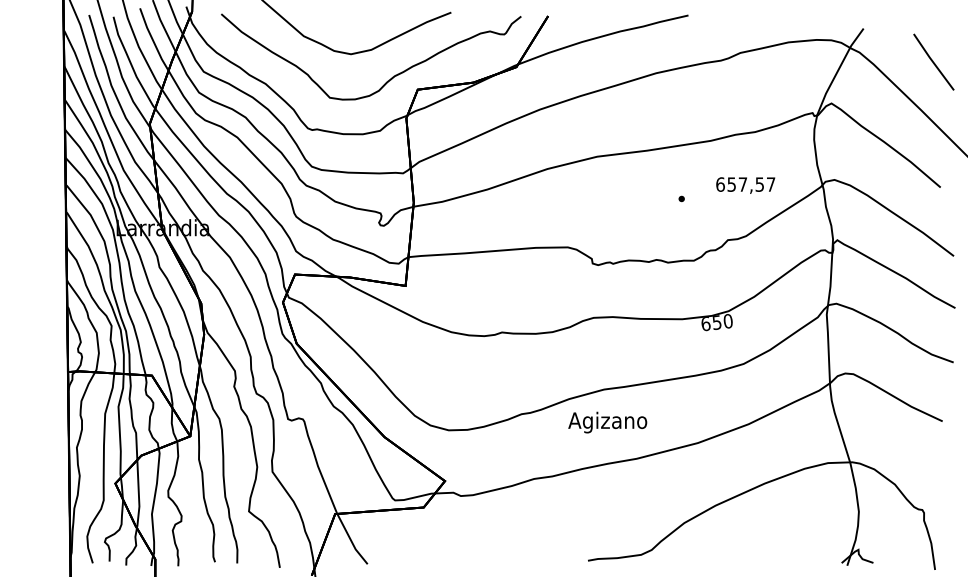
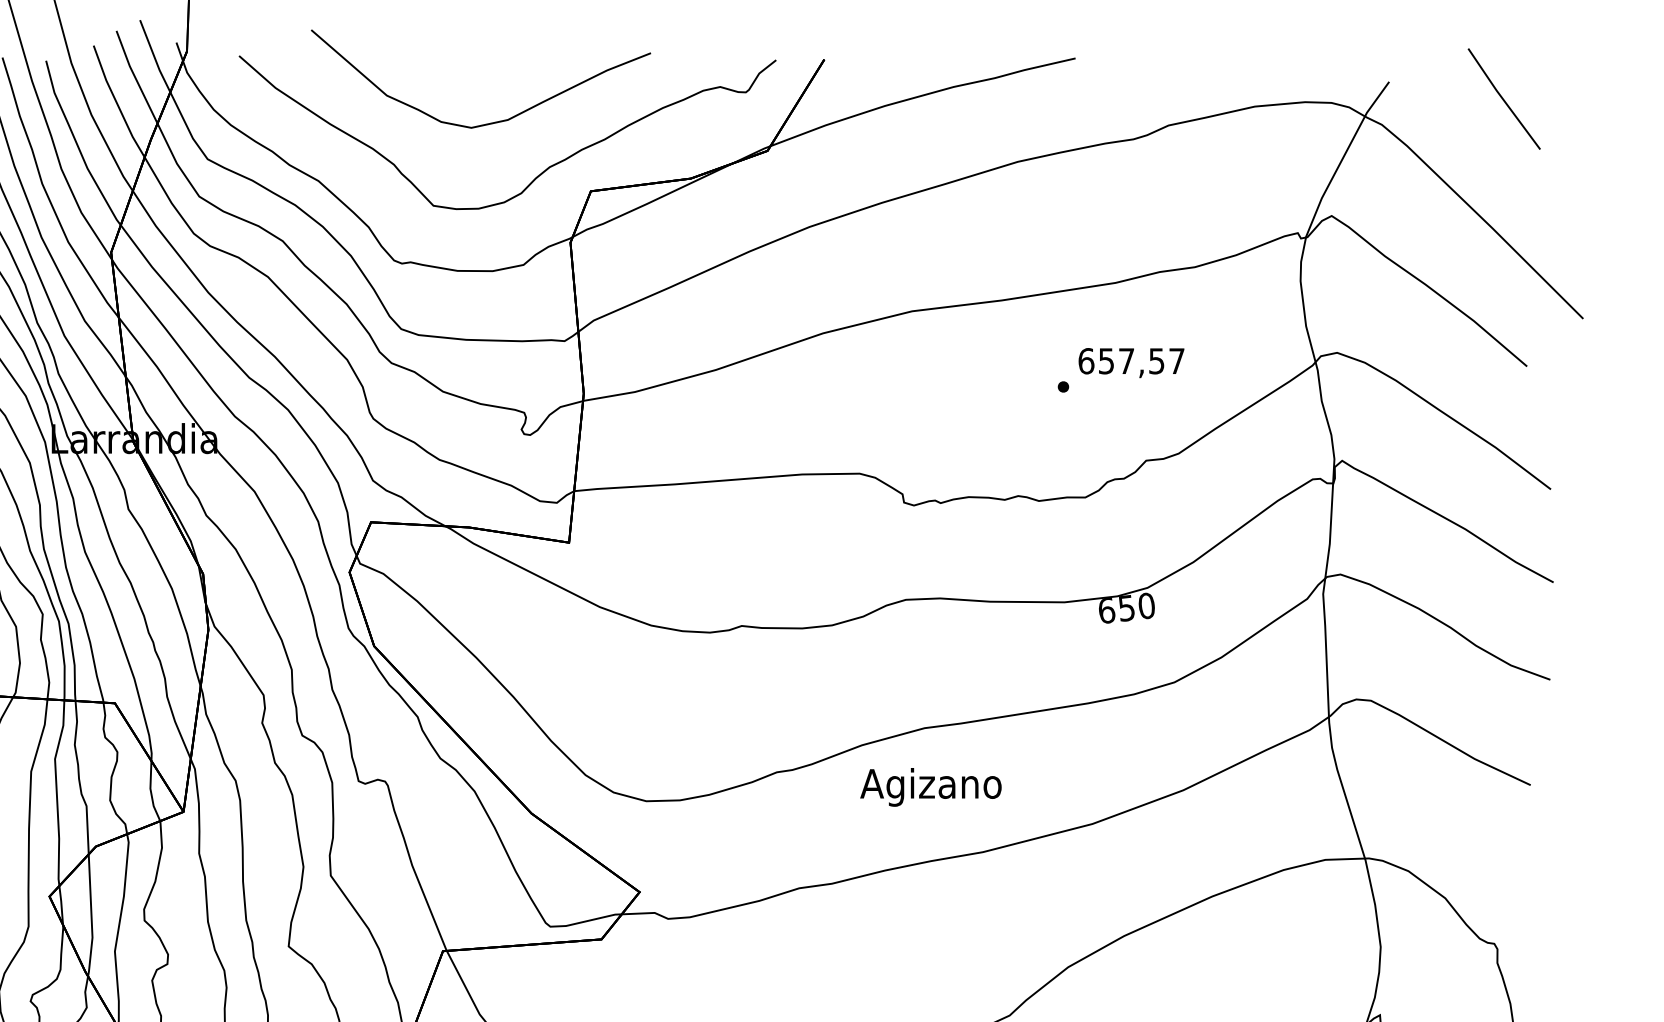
line: (933, 61) -> (1503, 97), moved
text: (745, 185) -> (1131, 362), moved

